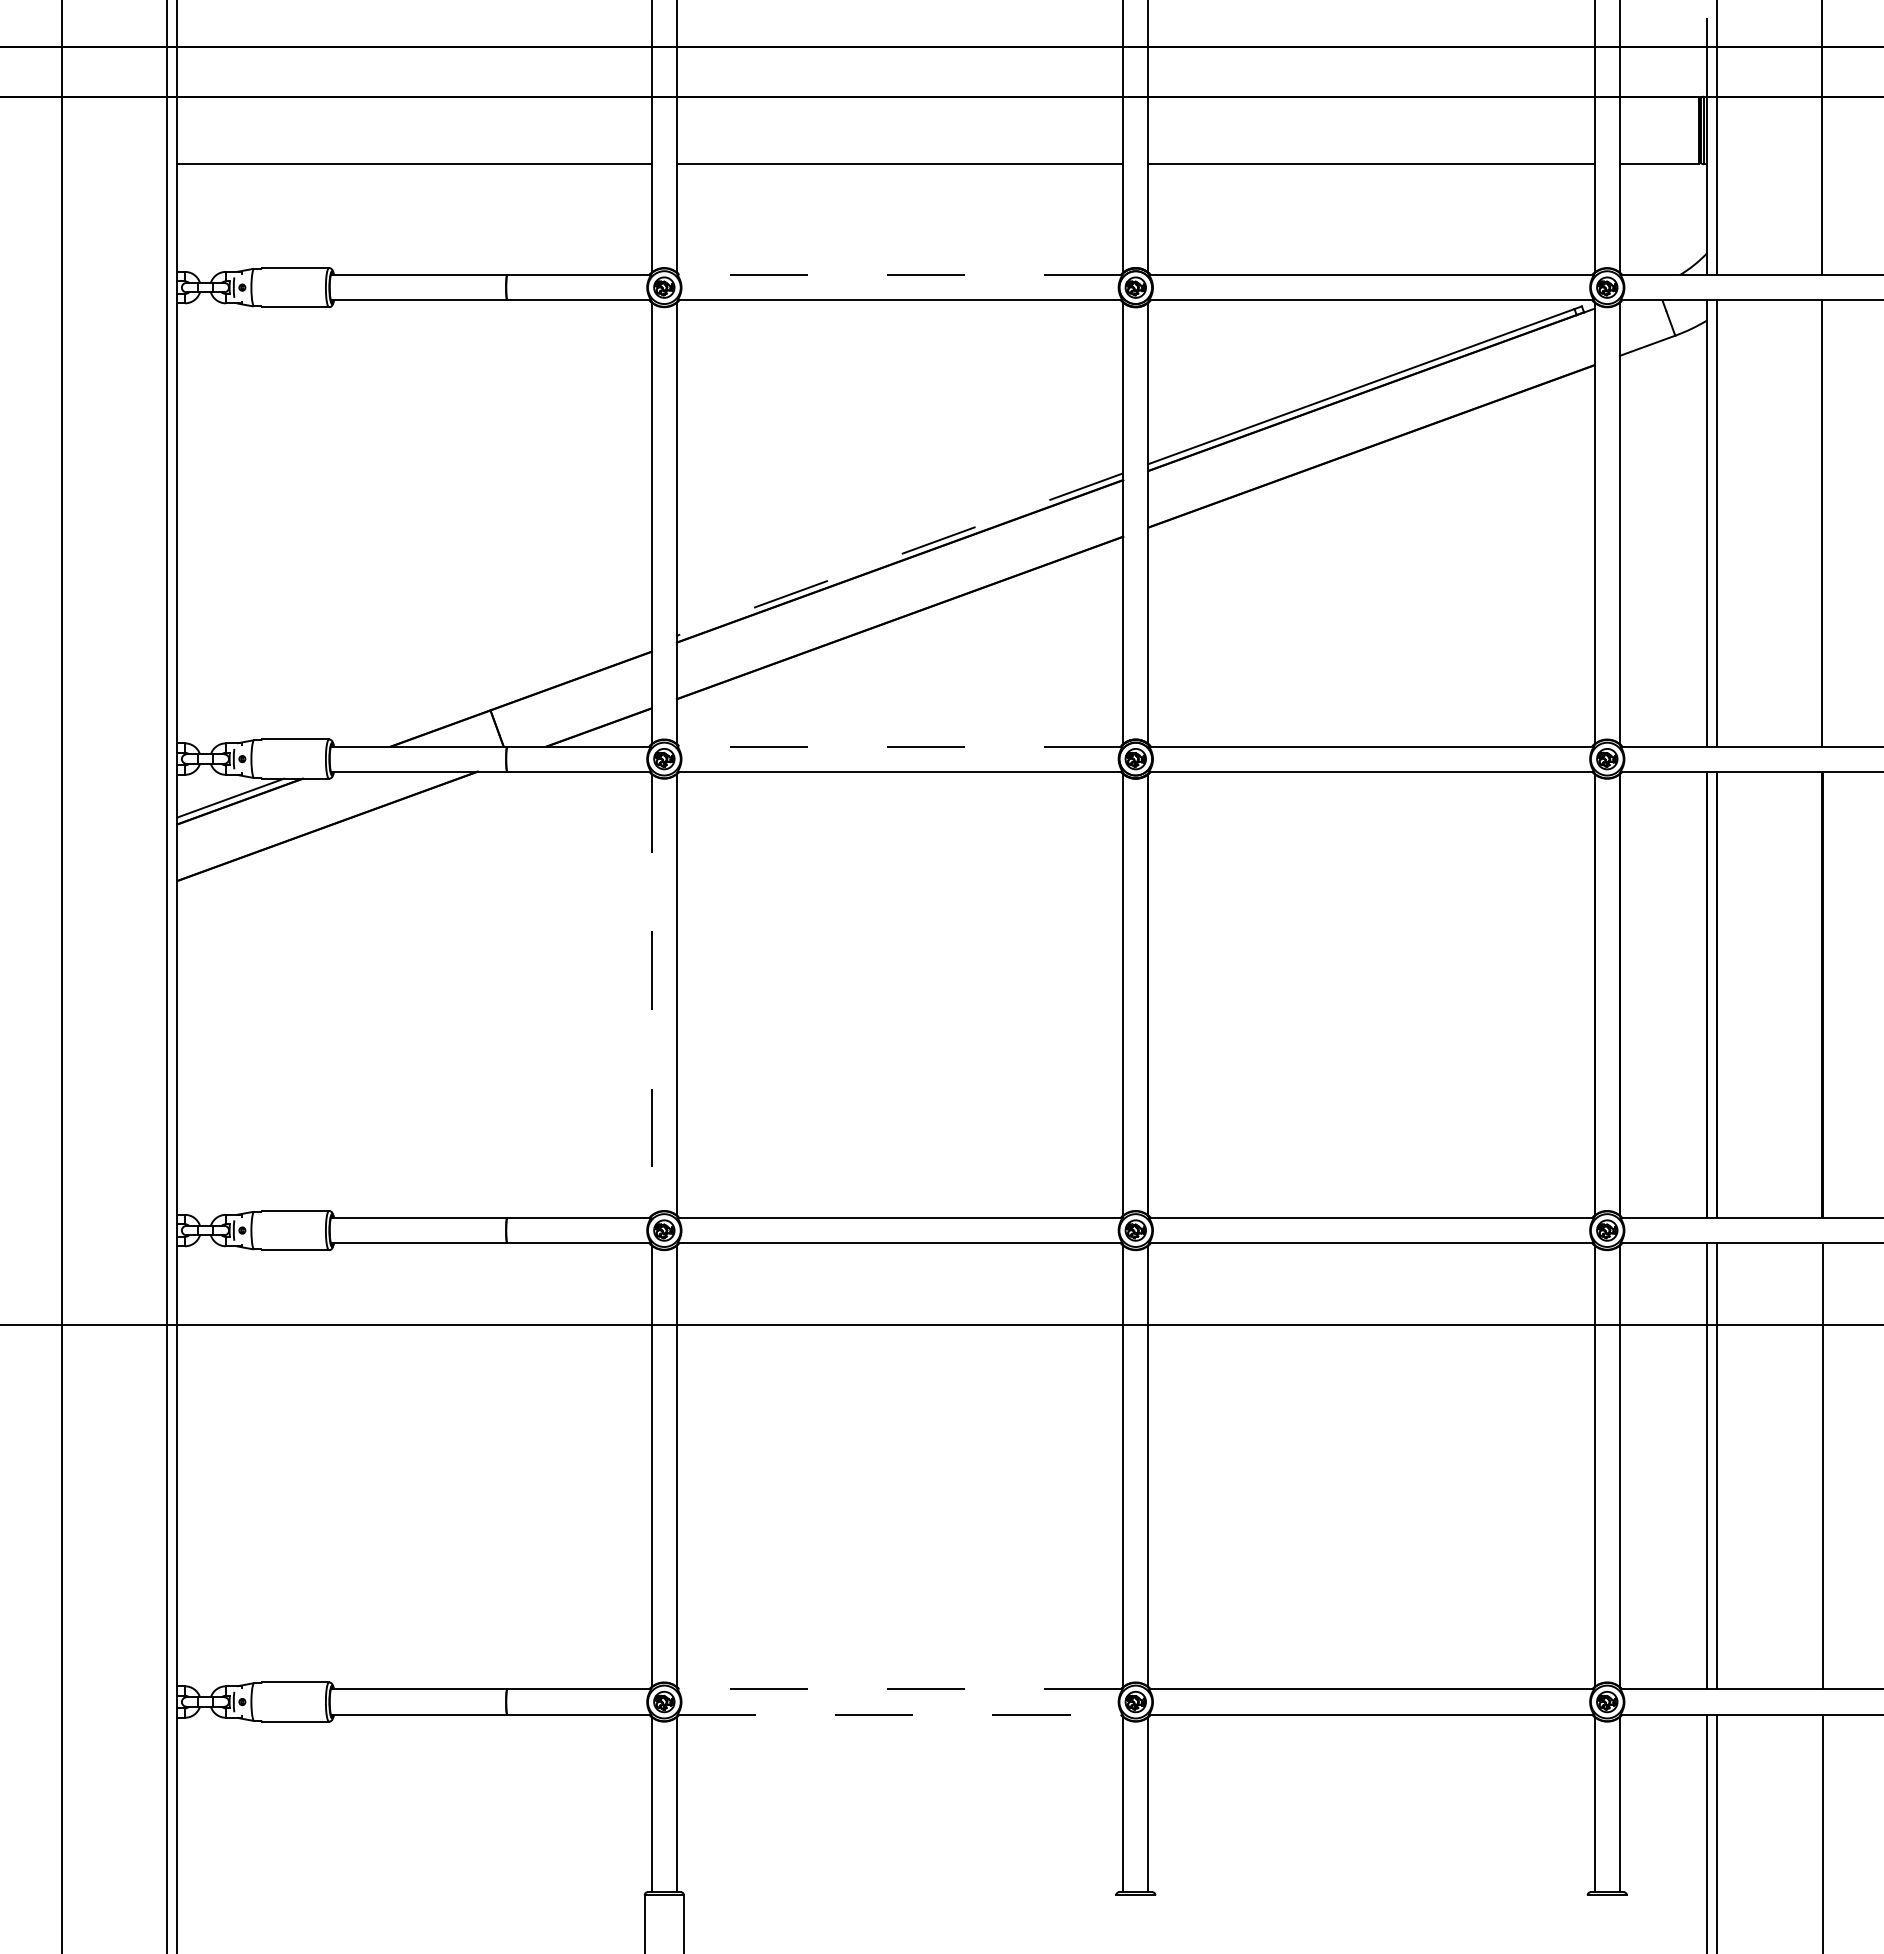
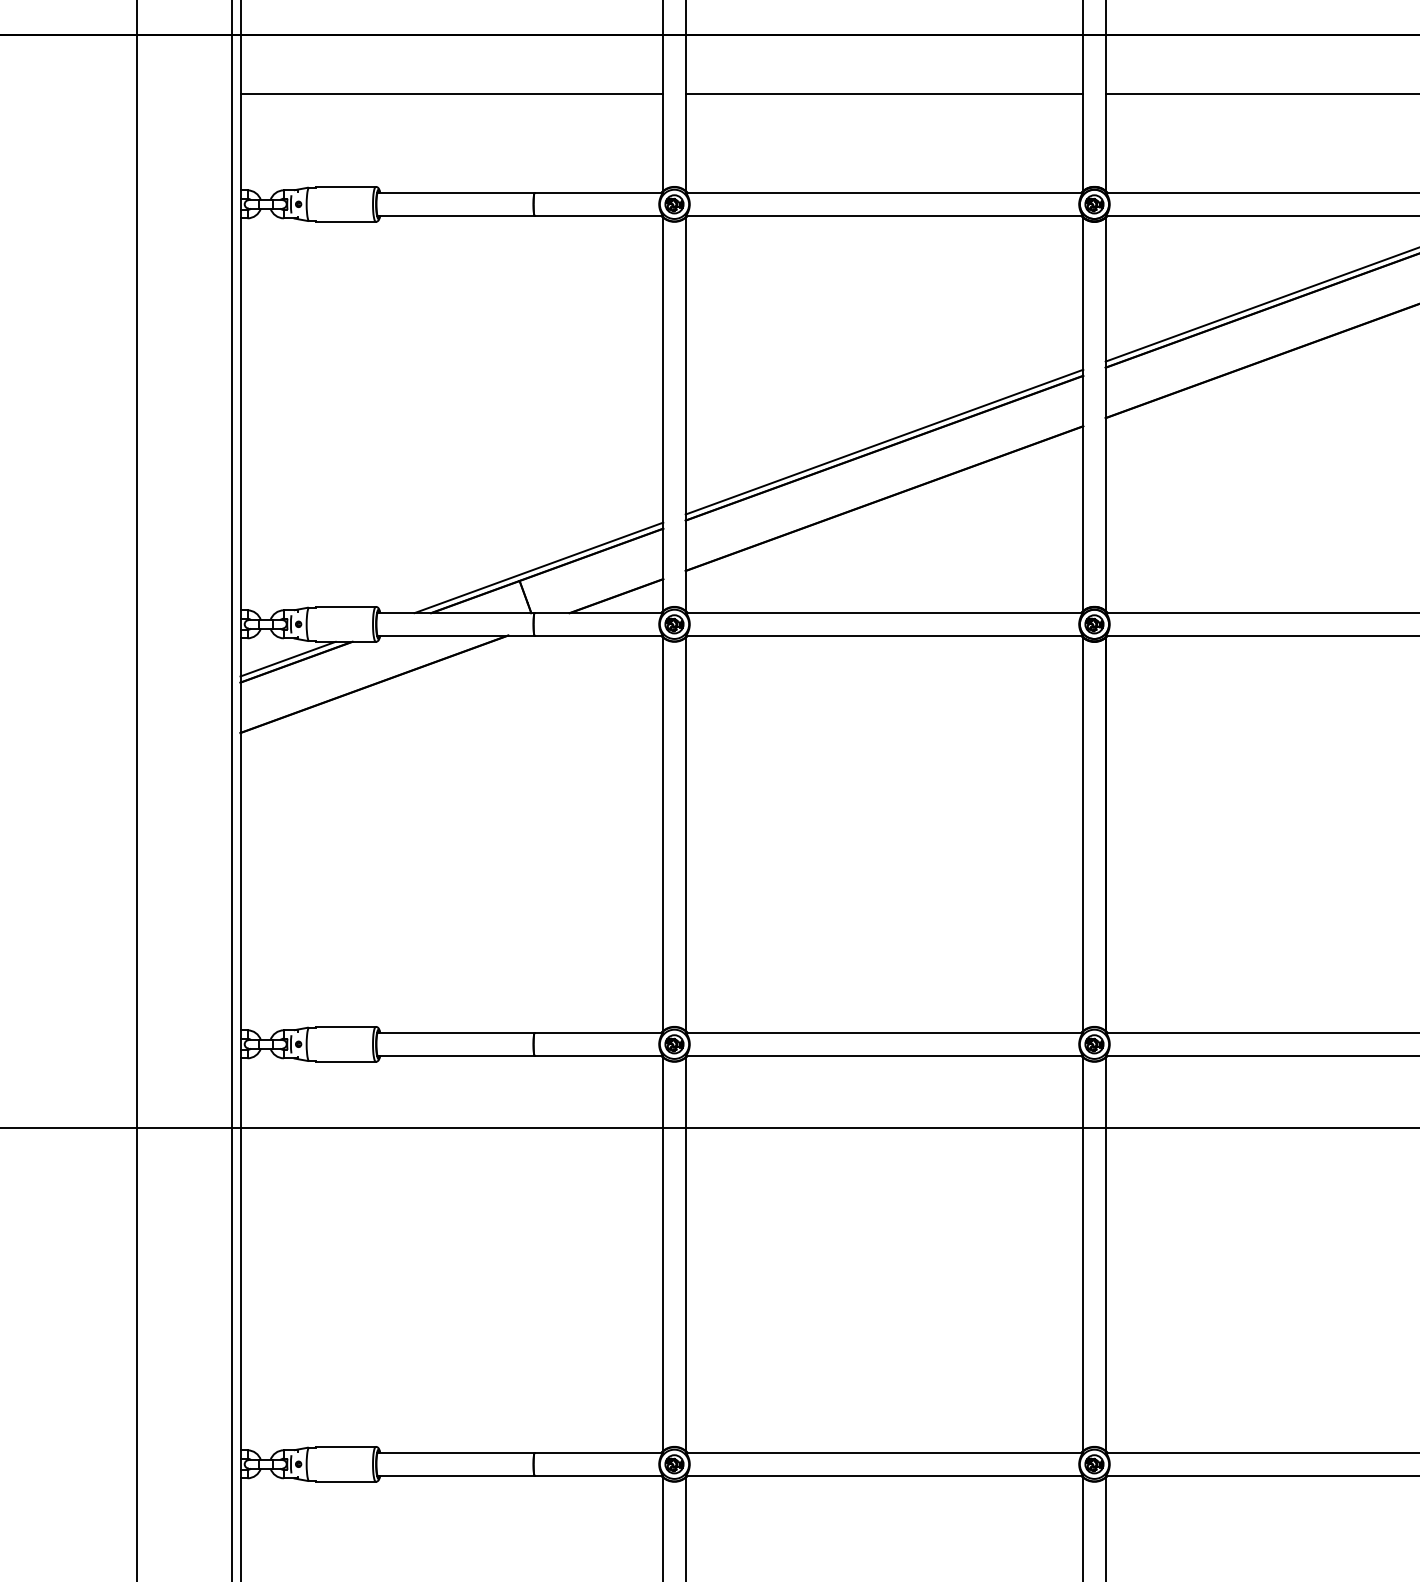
line: (899, 275) -> (883, 193), dashed -> solid
line: (899, 554) -> (883, 442), dashed -> solid
line: (511, 695) -> (538, 567), added
line: (899, 746) -> (883, 613), dashed -> solid
line: (651, 994) -> (663, 834), dashed -> solid
line: (899, 1689) -> (883, 1453), dashed -> solid
line: (900, 1714) -> (884, 1475), dashed -> solid

